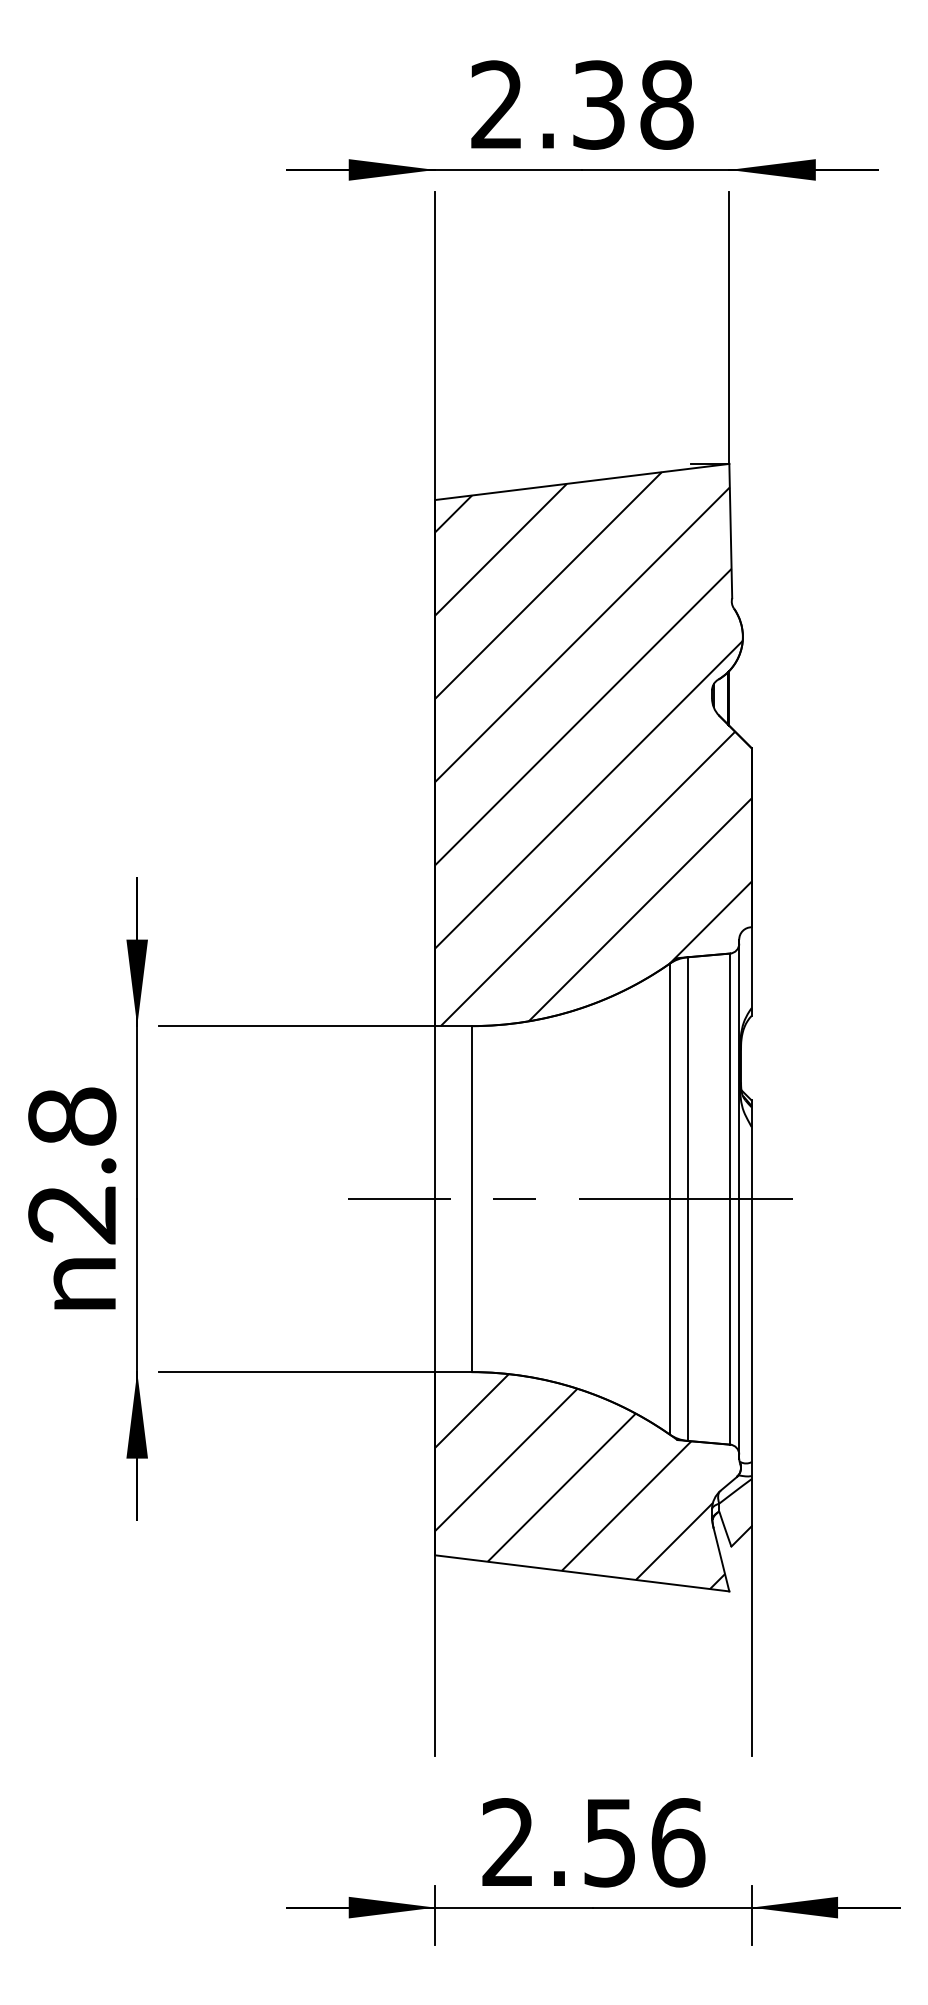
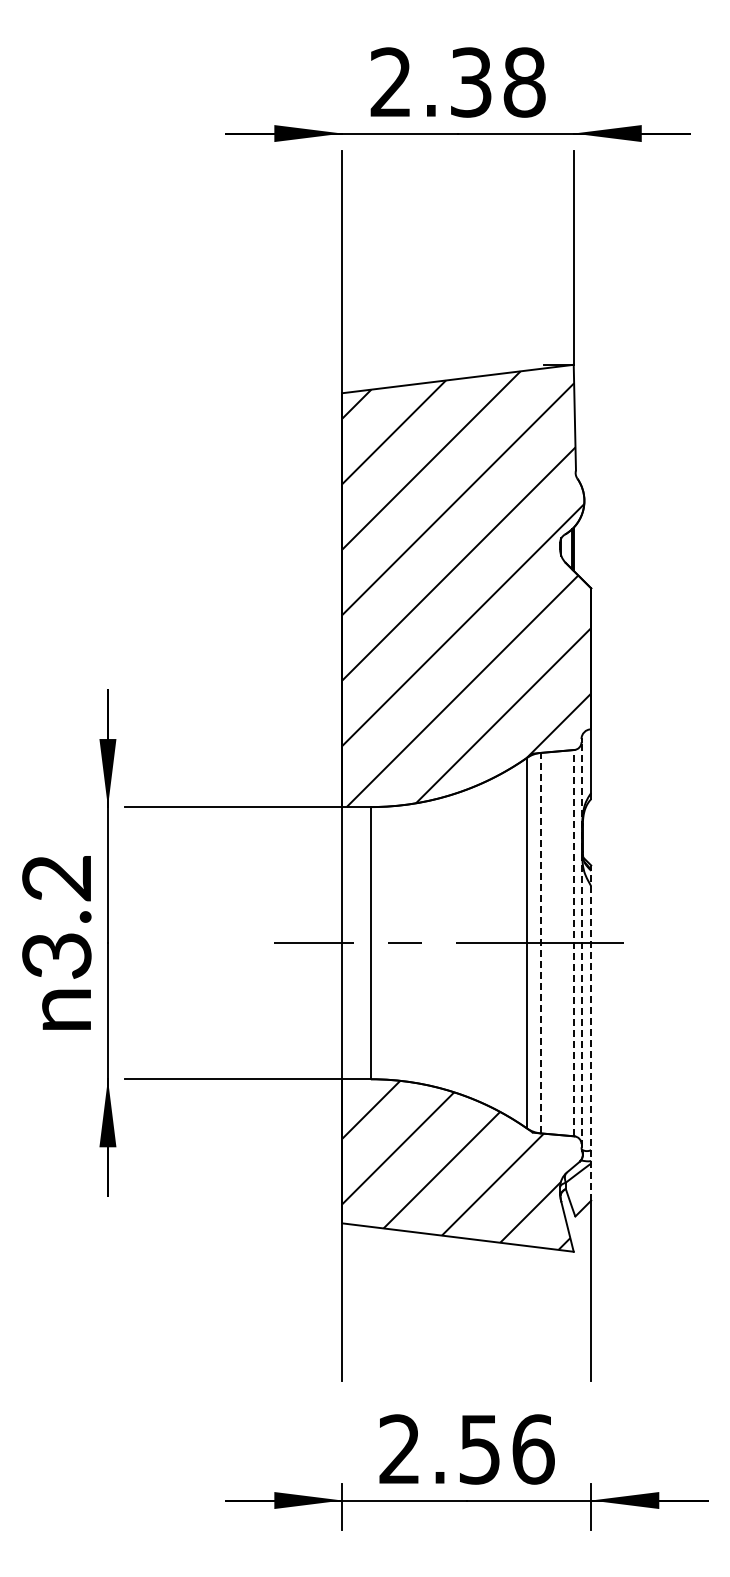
text: (73, 1165) -> (57, 916), 2.8 -> 3.2
line: (687, 1198) -> (540, 942), solid -> dashed
line: (730, 1198) -> (574, 942), solid -> dashed
line: (739, 1198) -> (581, 942), solid -> dashed
line: (751, 1313) -> (591, 1033), solid -> dashed

